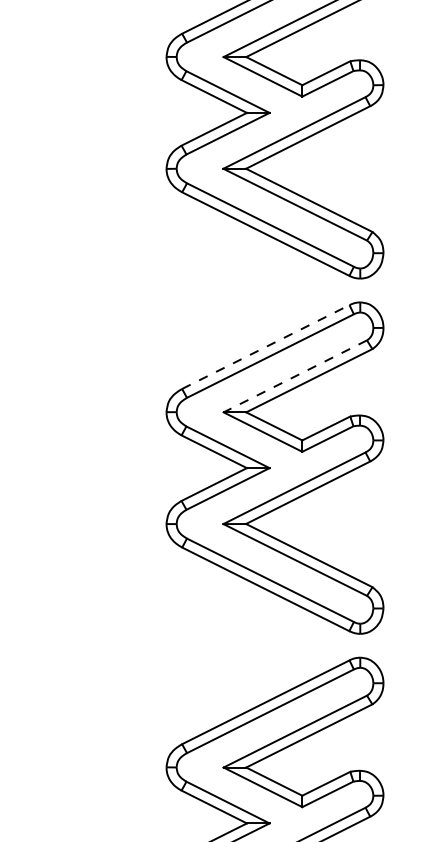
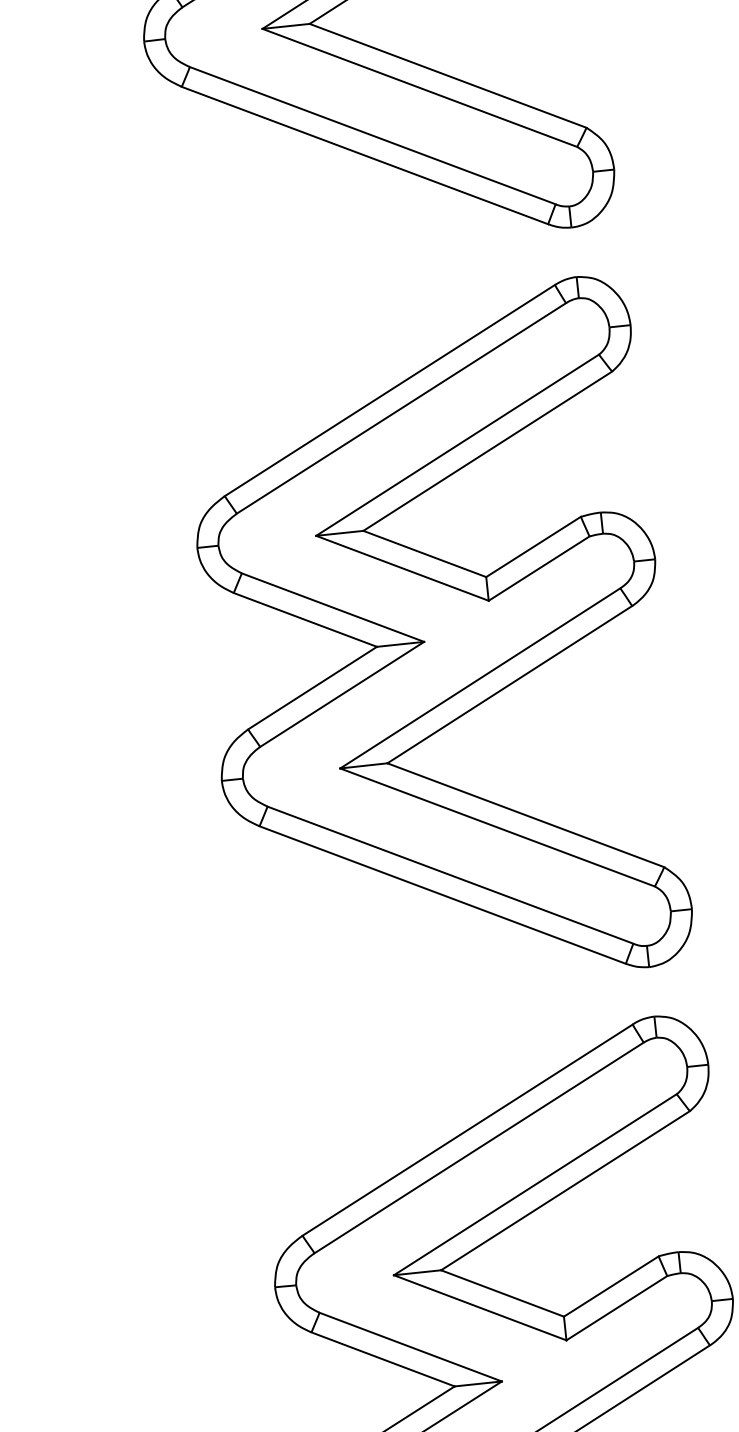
line: (265, 347) -> (389, 391), dashed -> solid
line: (294, 376) -> (455, 445), dashed -> solid

